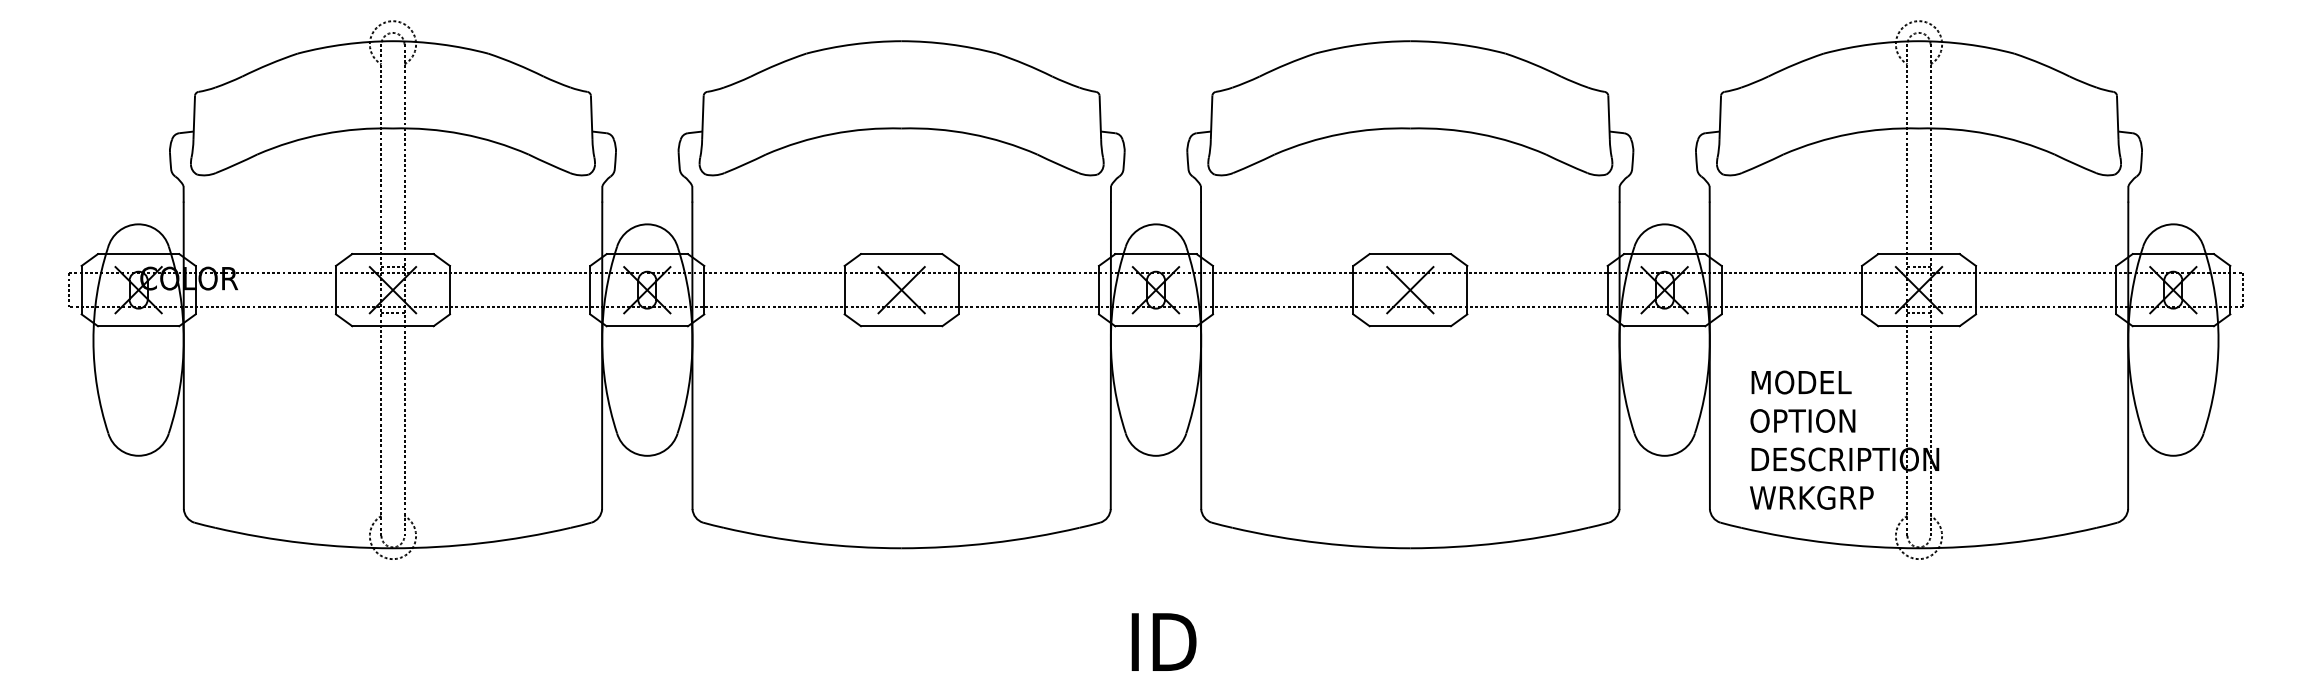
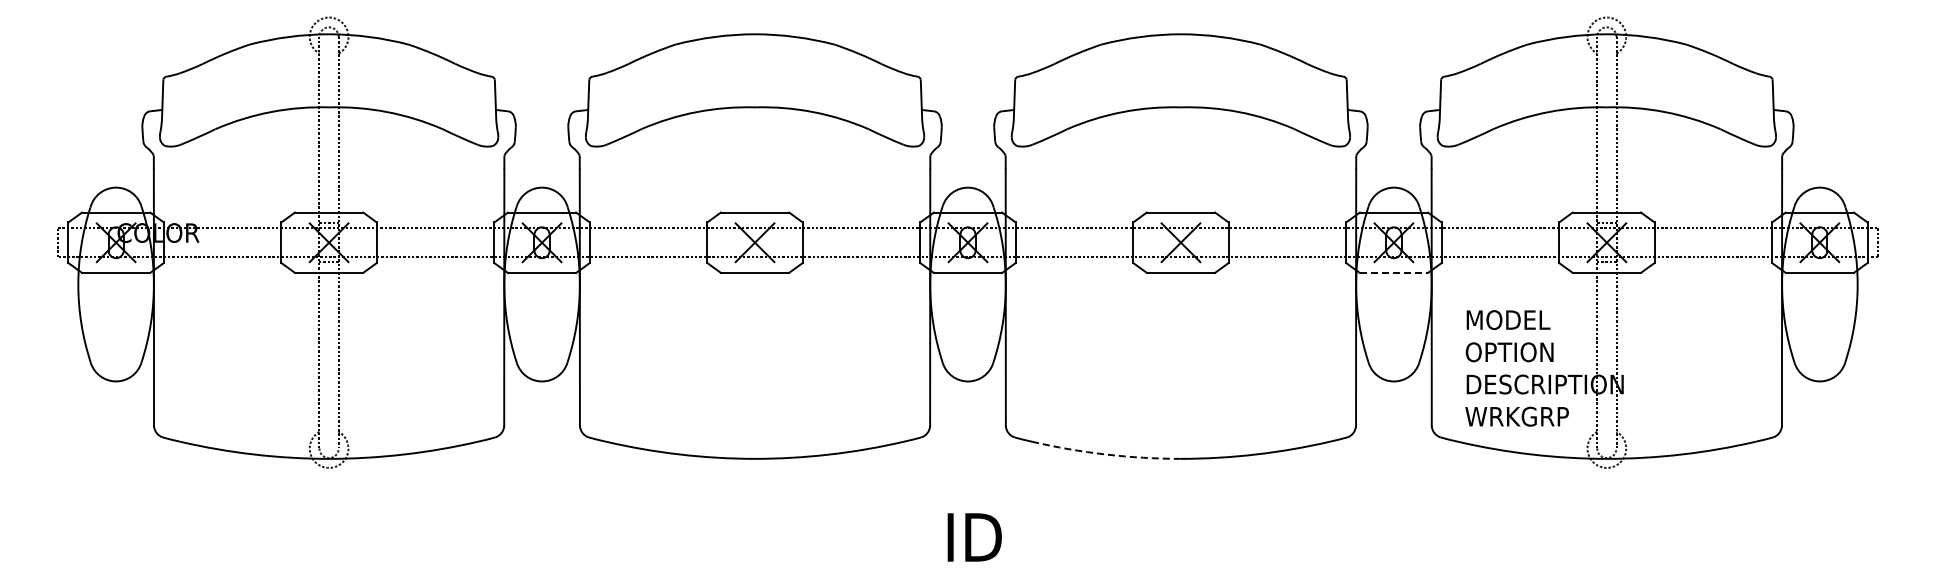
line: (1665, 325) -> (1394, 272), solid -> dashed
arc: (1321, 543) -> (1106, 454), solid -> dashed

